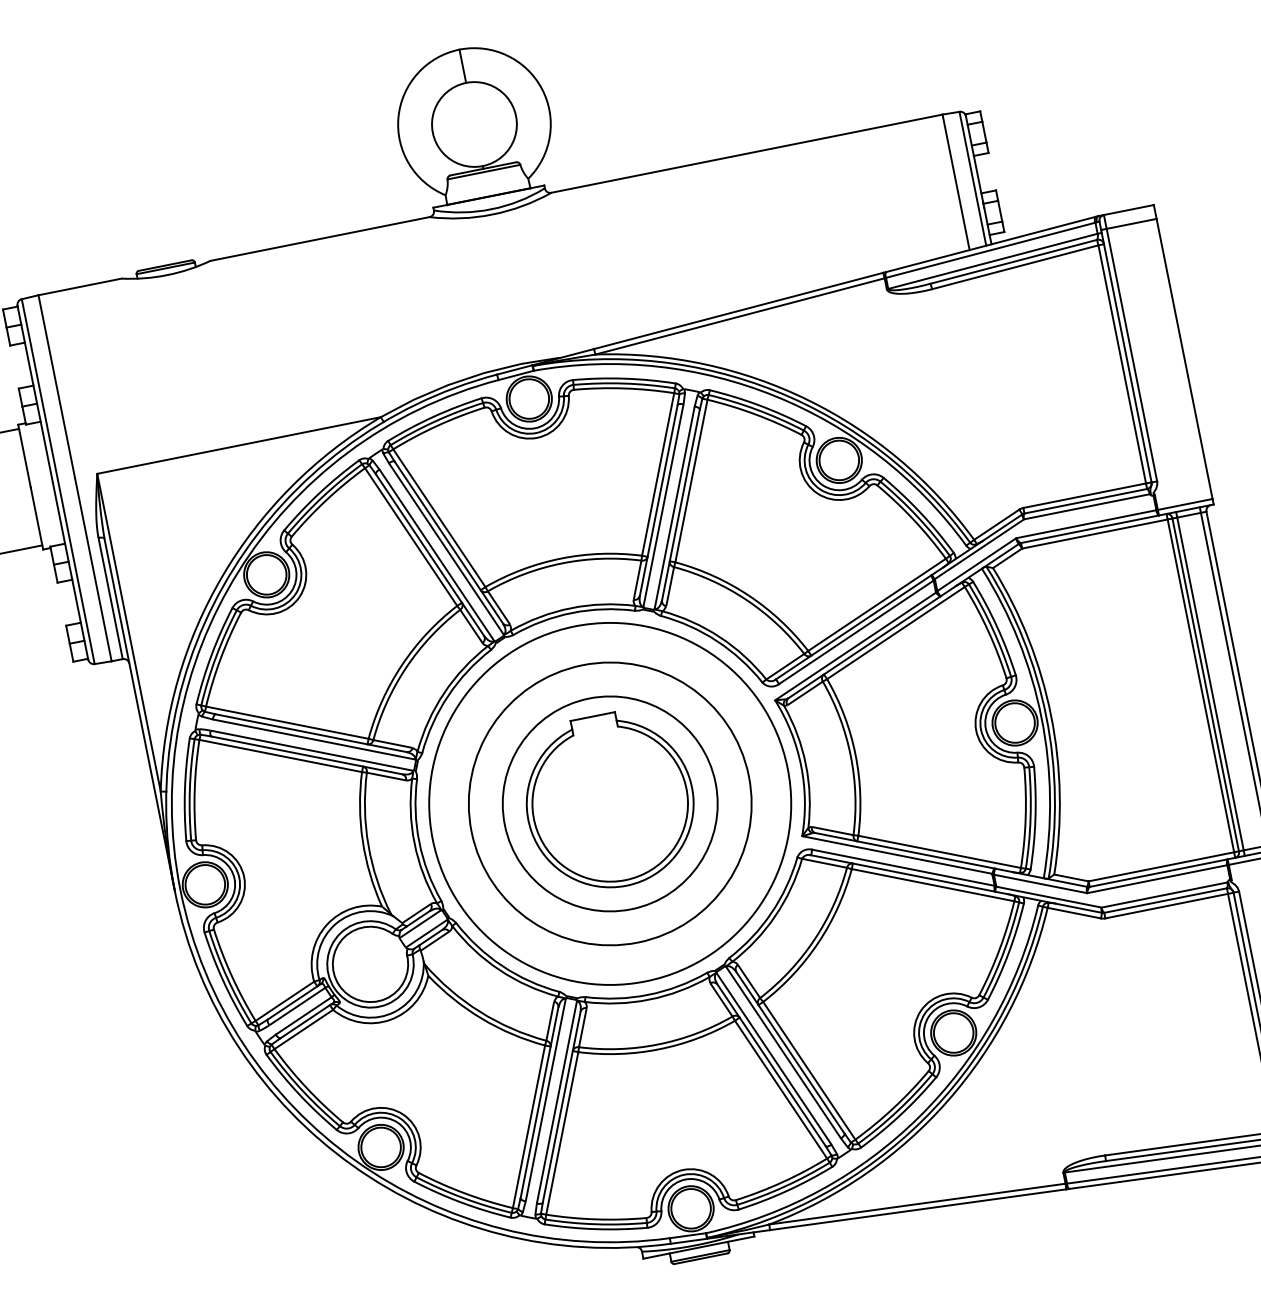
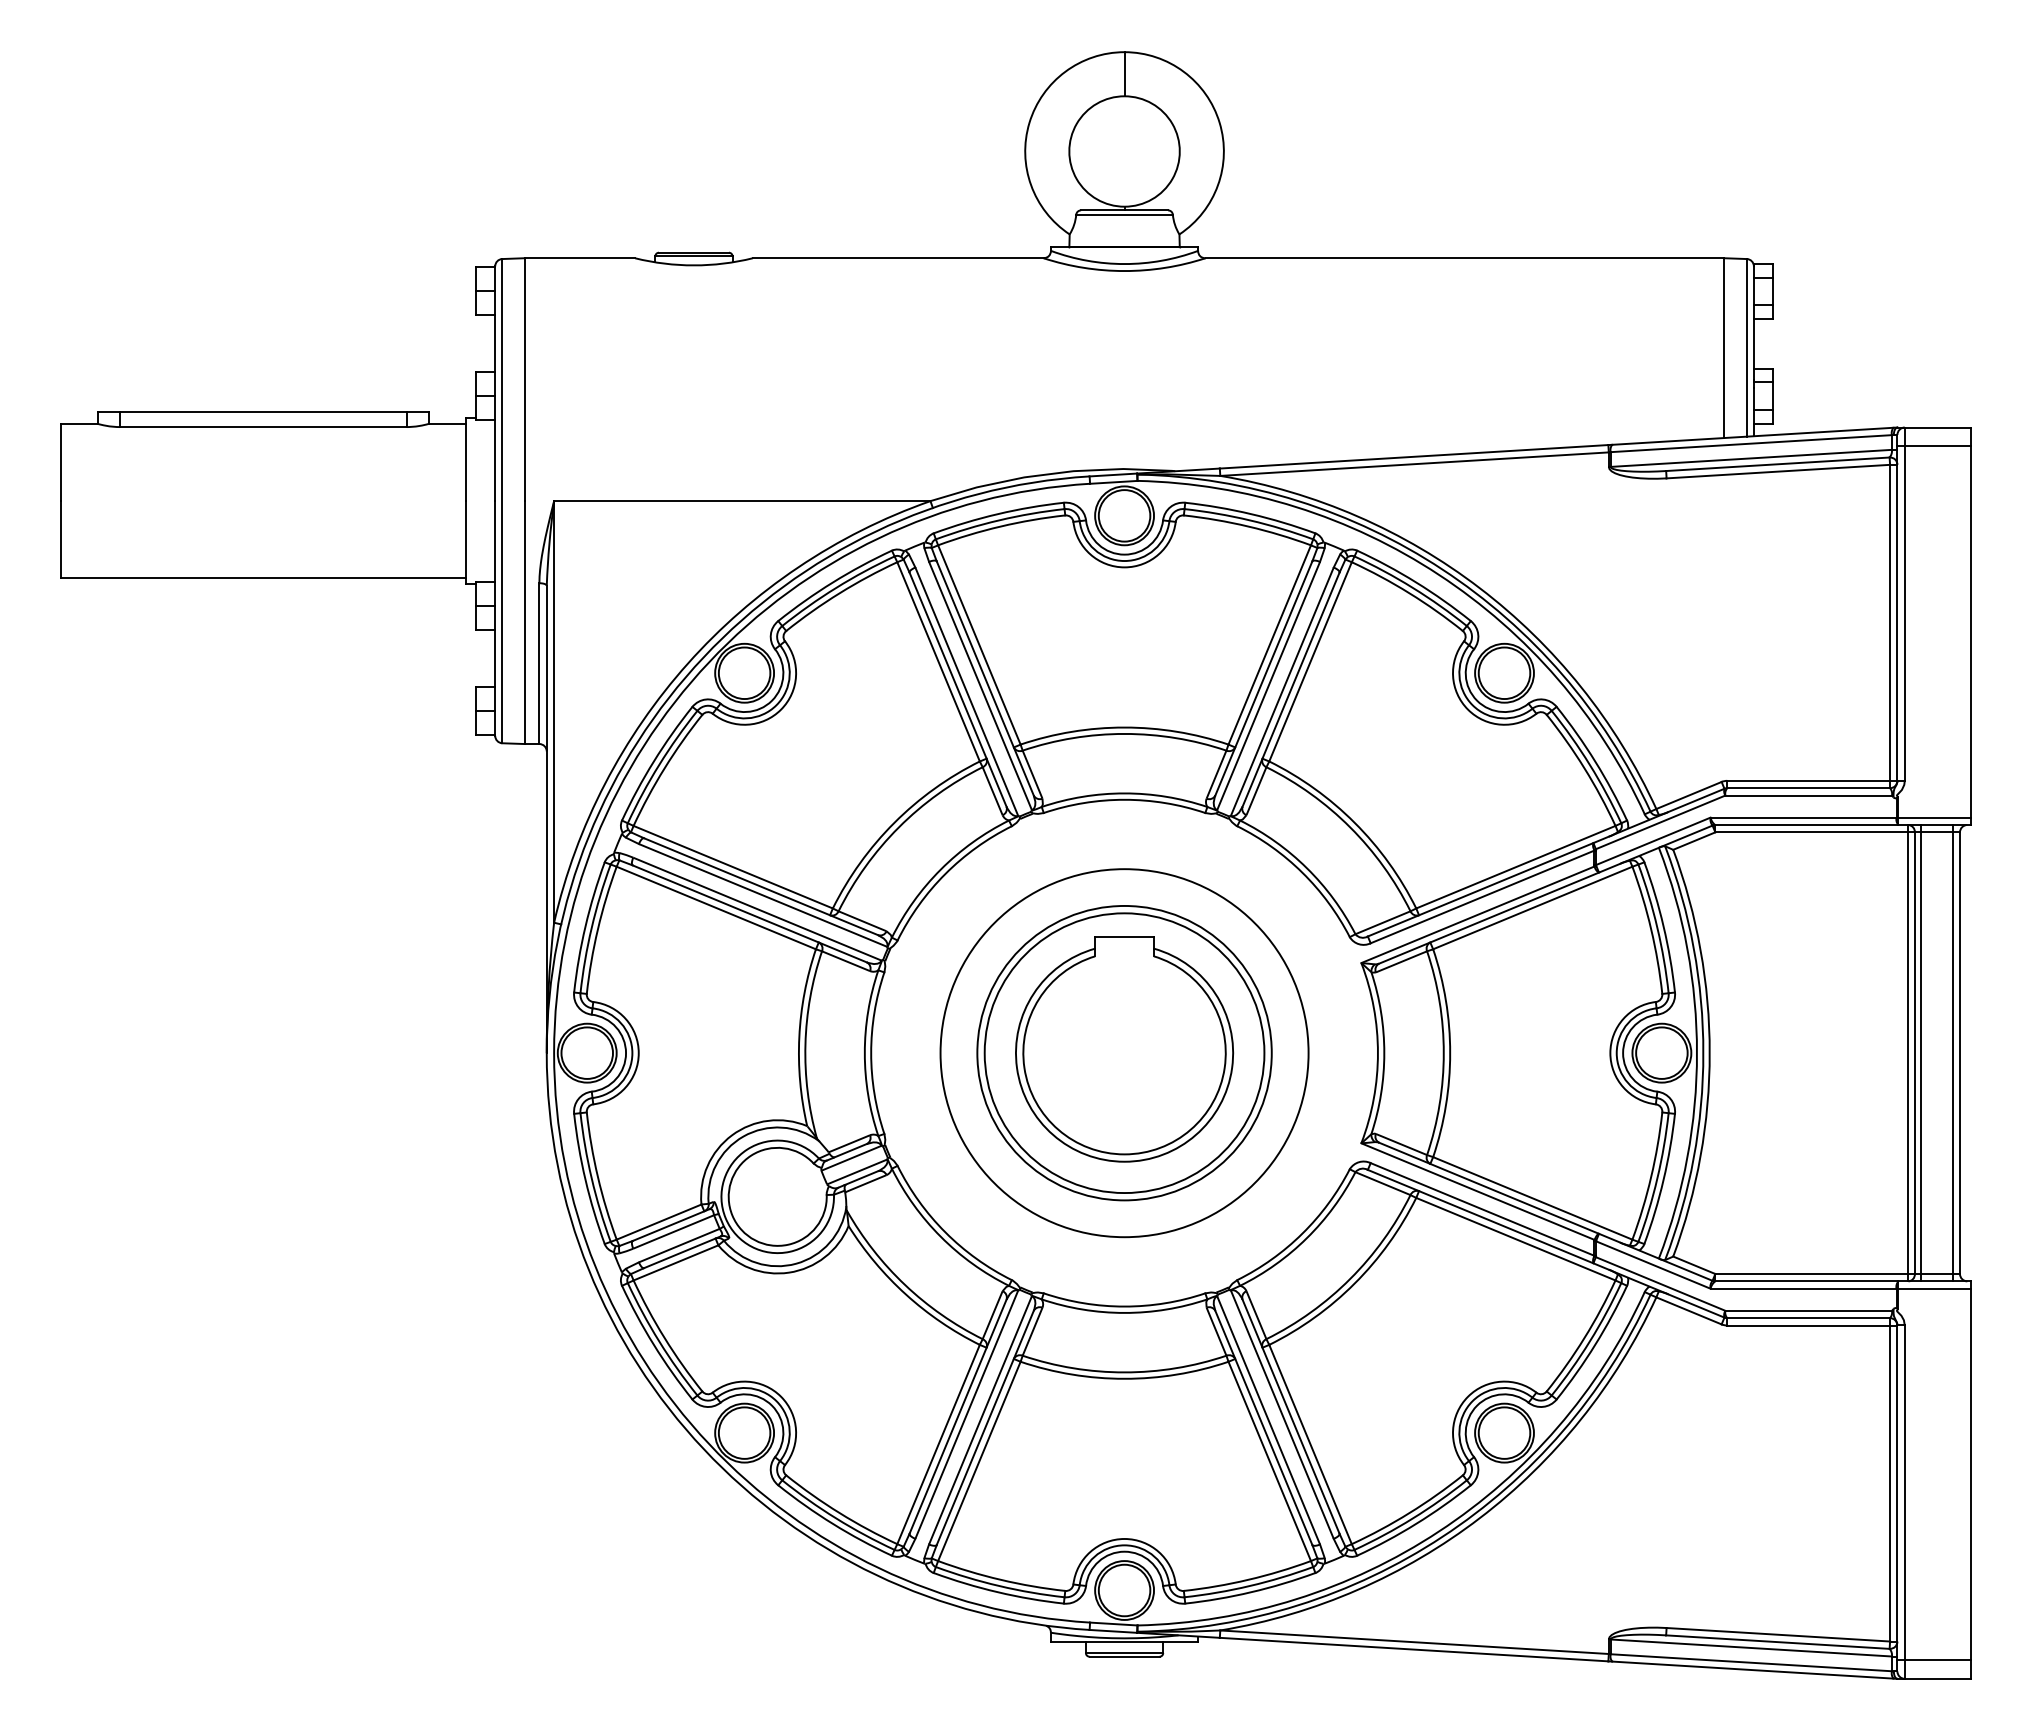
circle: (610, 803) -> (1124, 1052), size x0.62

